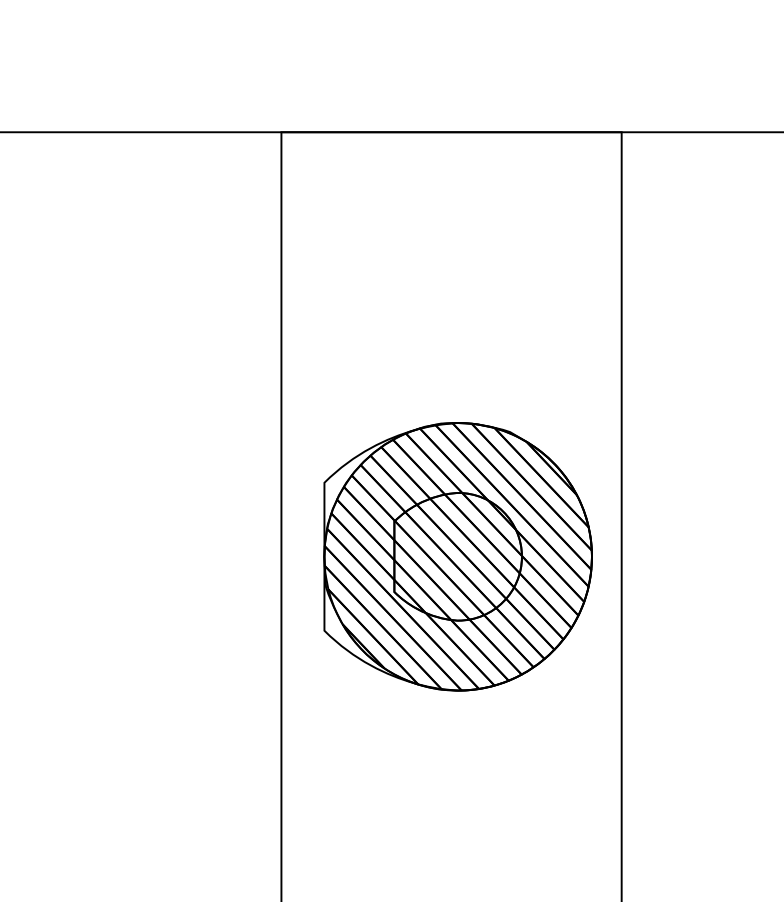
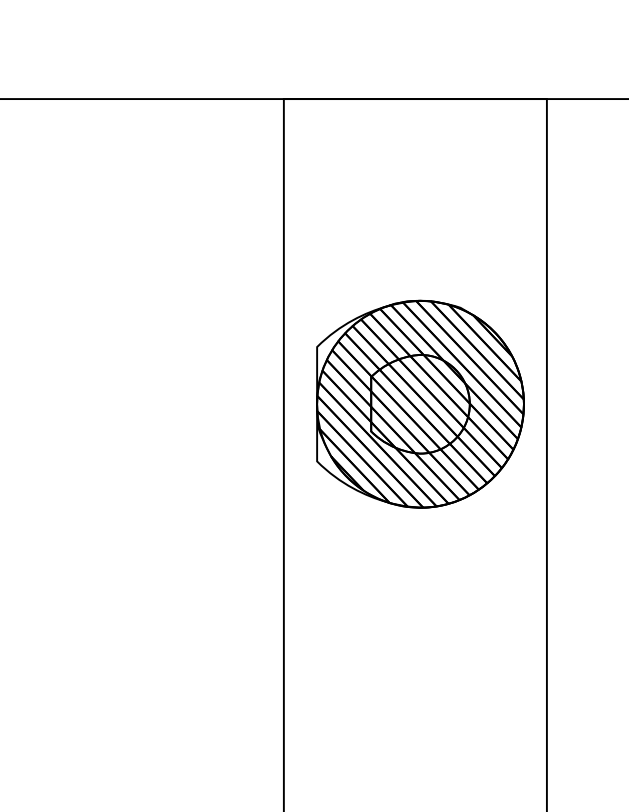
part: (458, 555) -> (420, 403), moved

